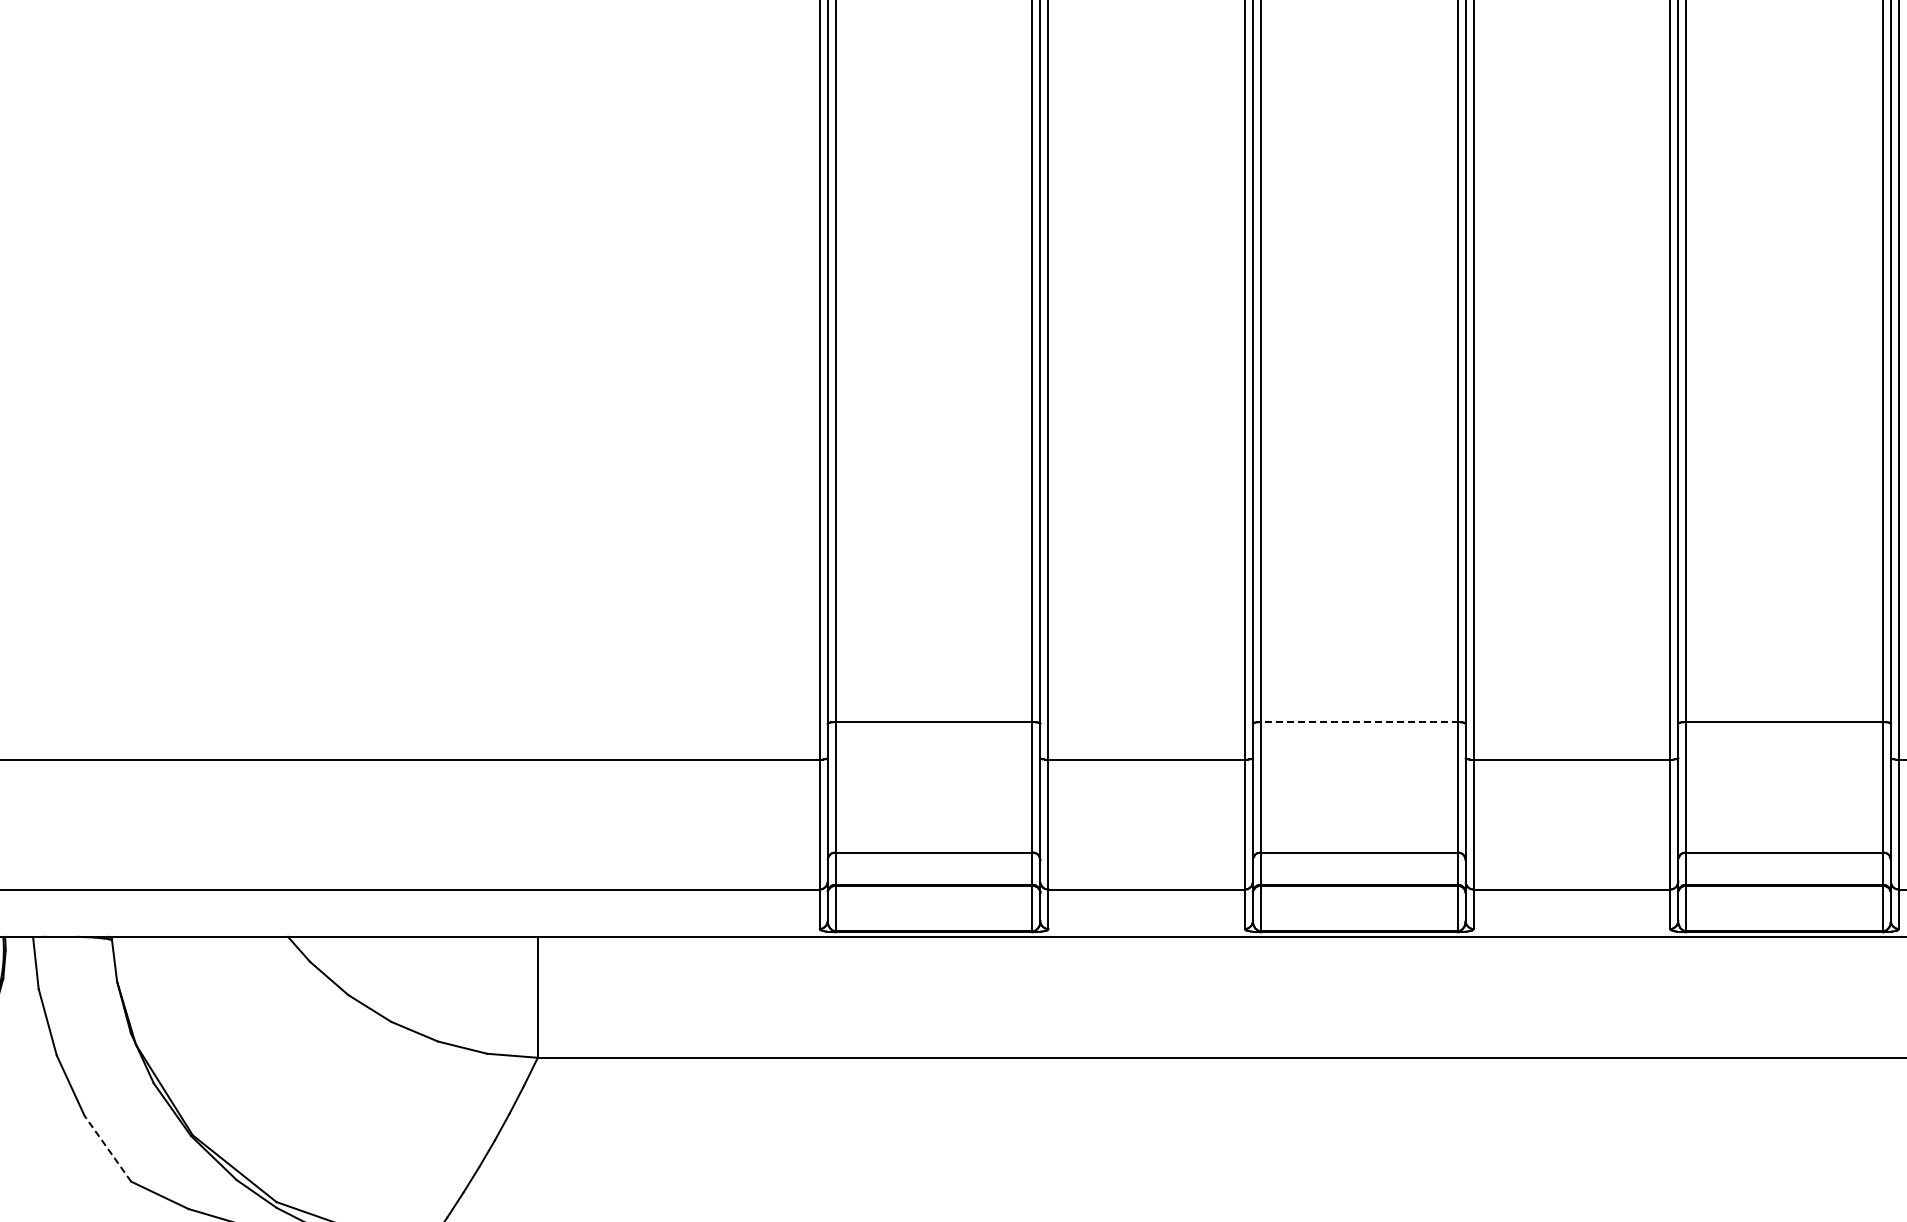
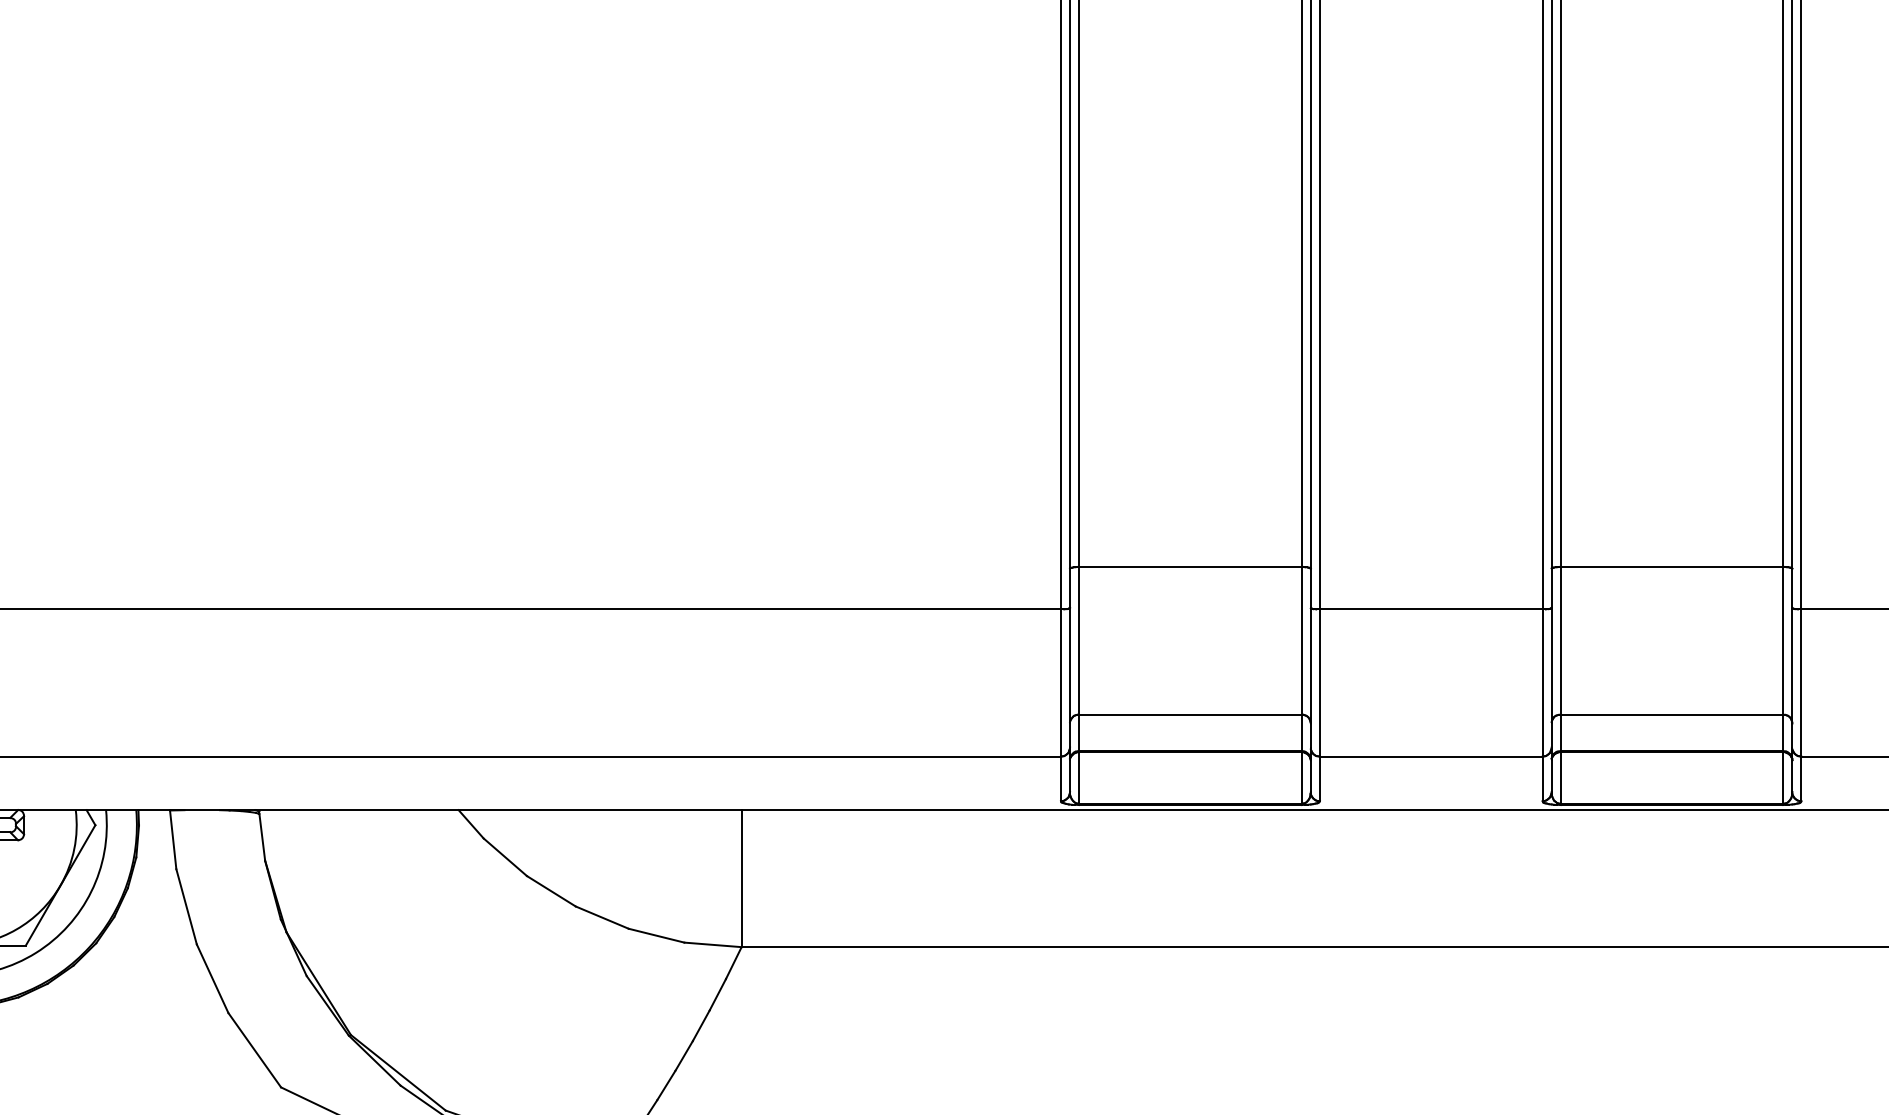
line: (1359, 722) -> (1672, 567), dashed -> solid
line: (107, 1148) -> (254, 1049), dashed -> solid

